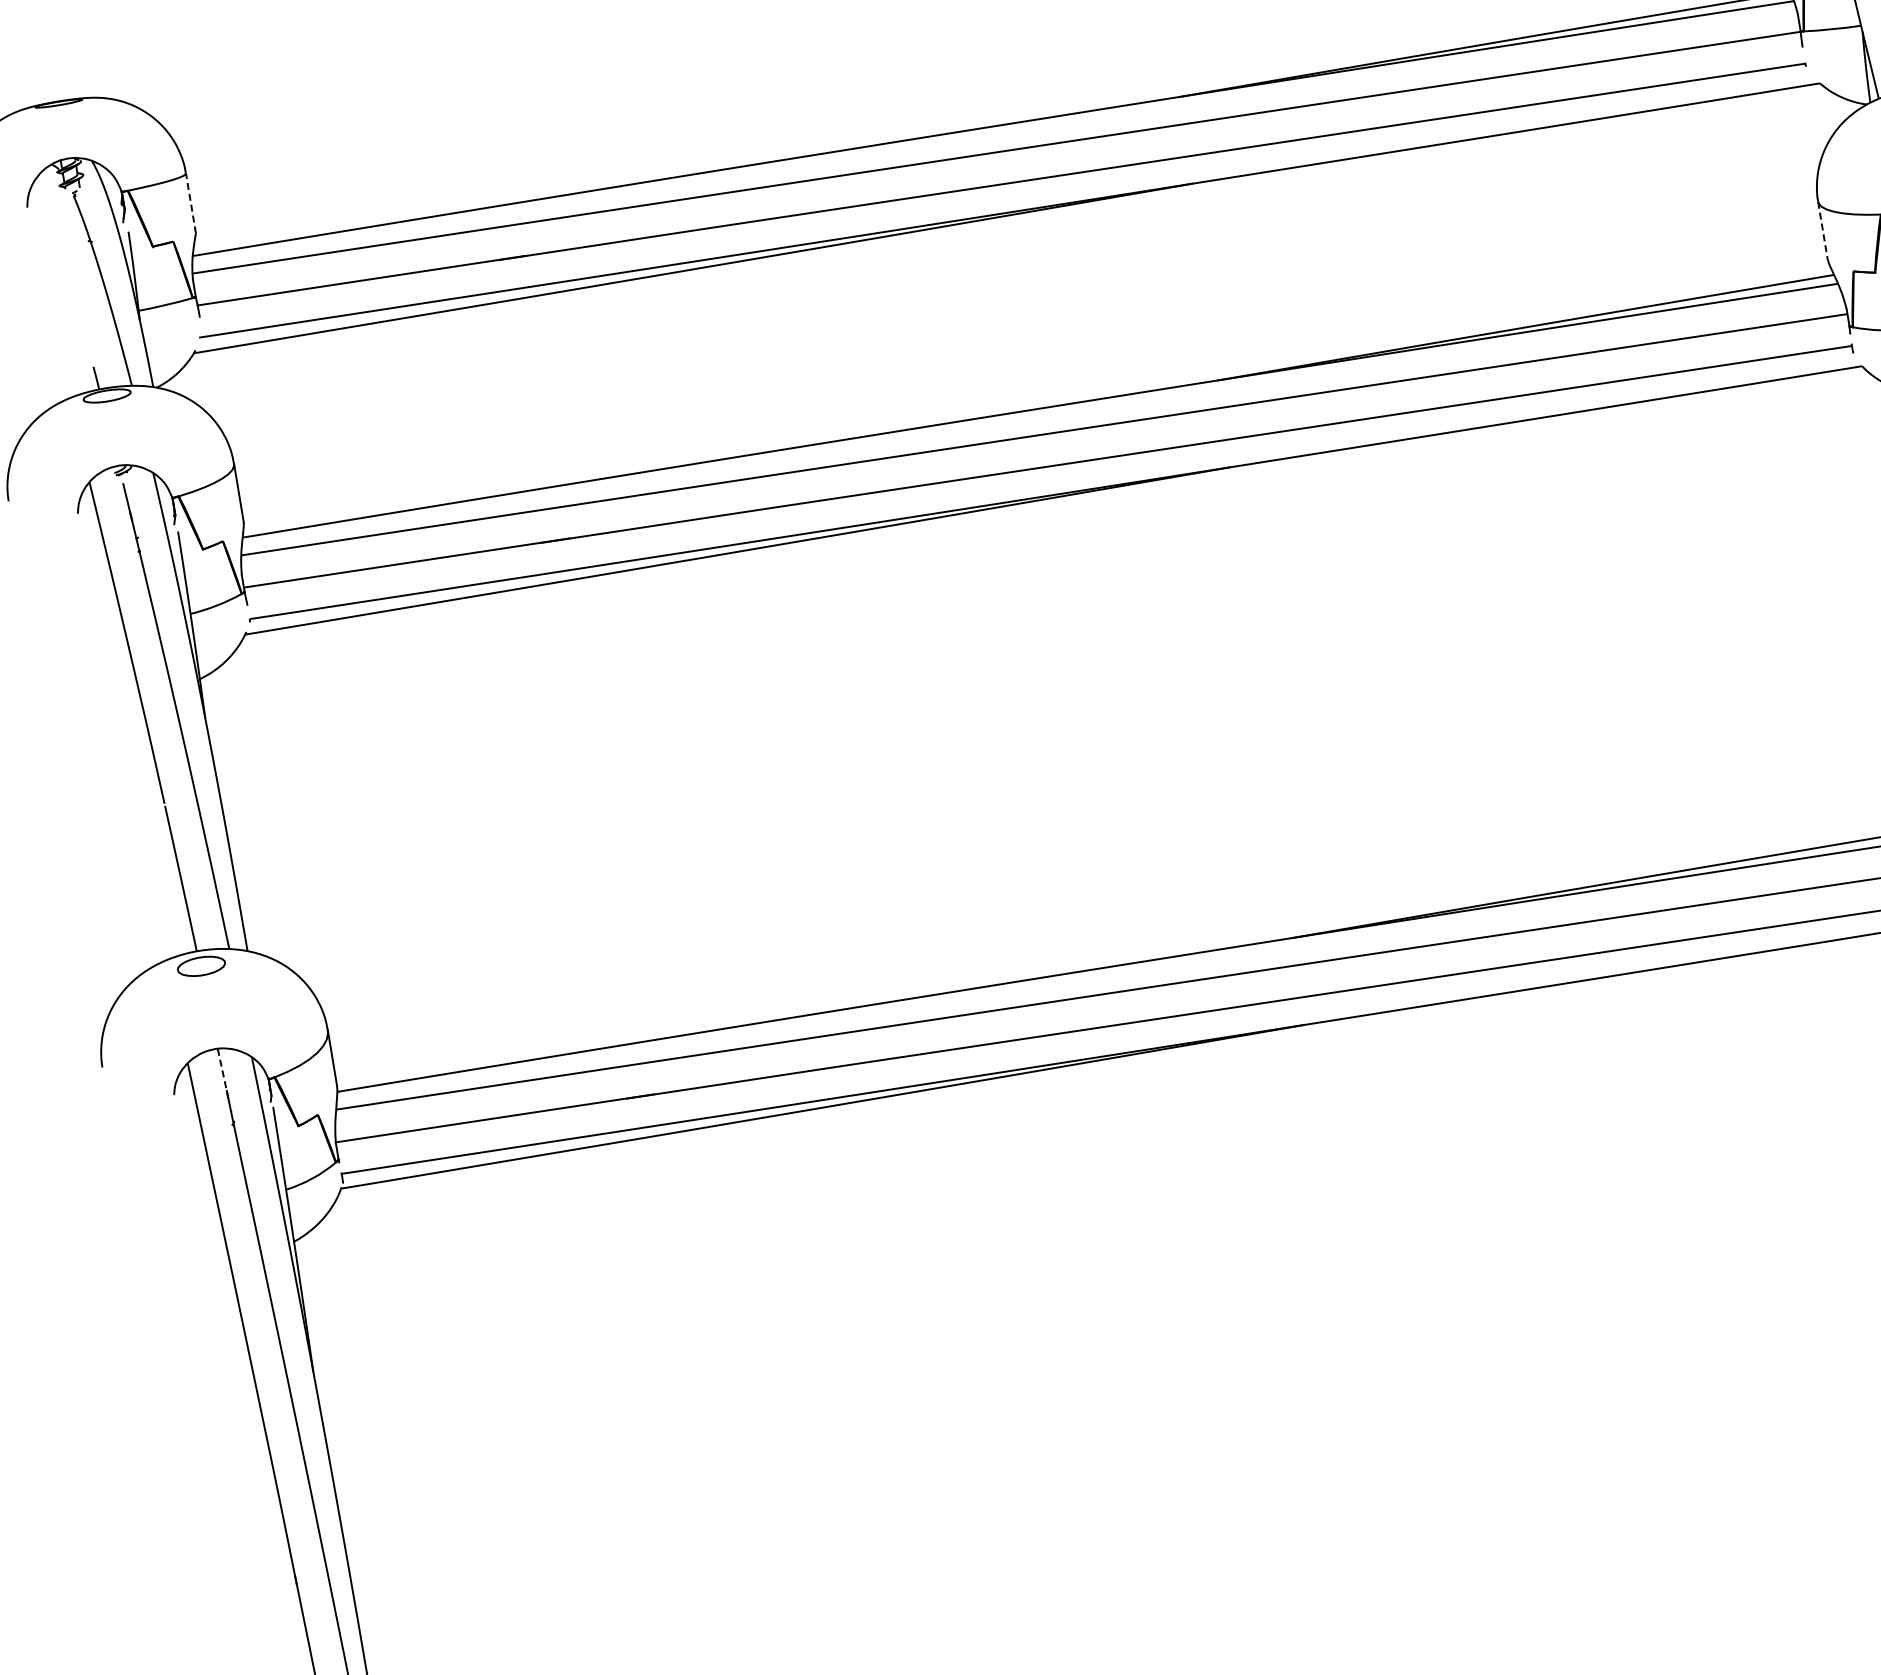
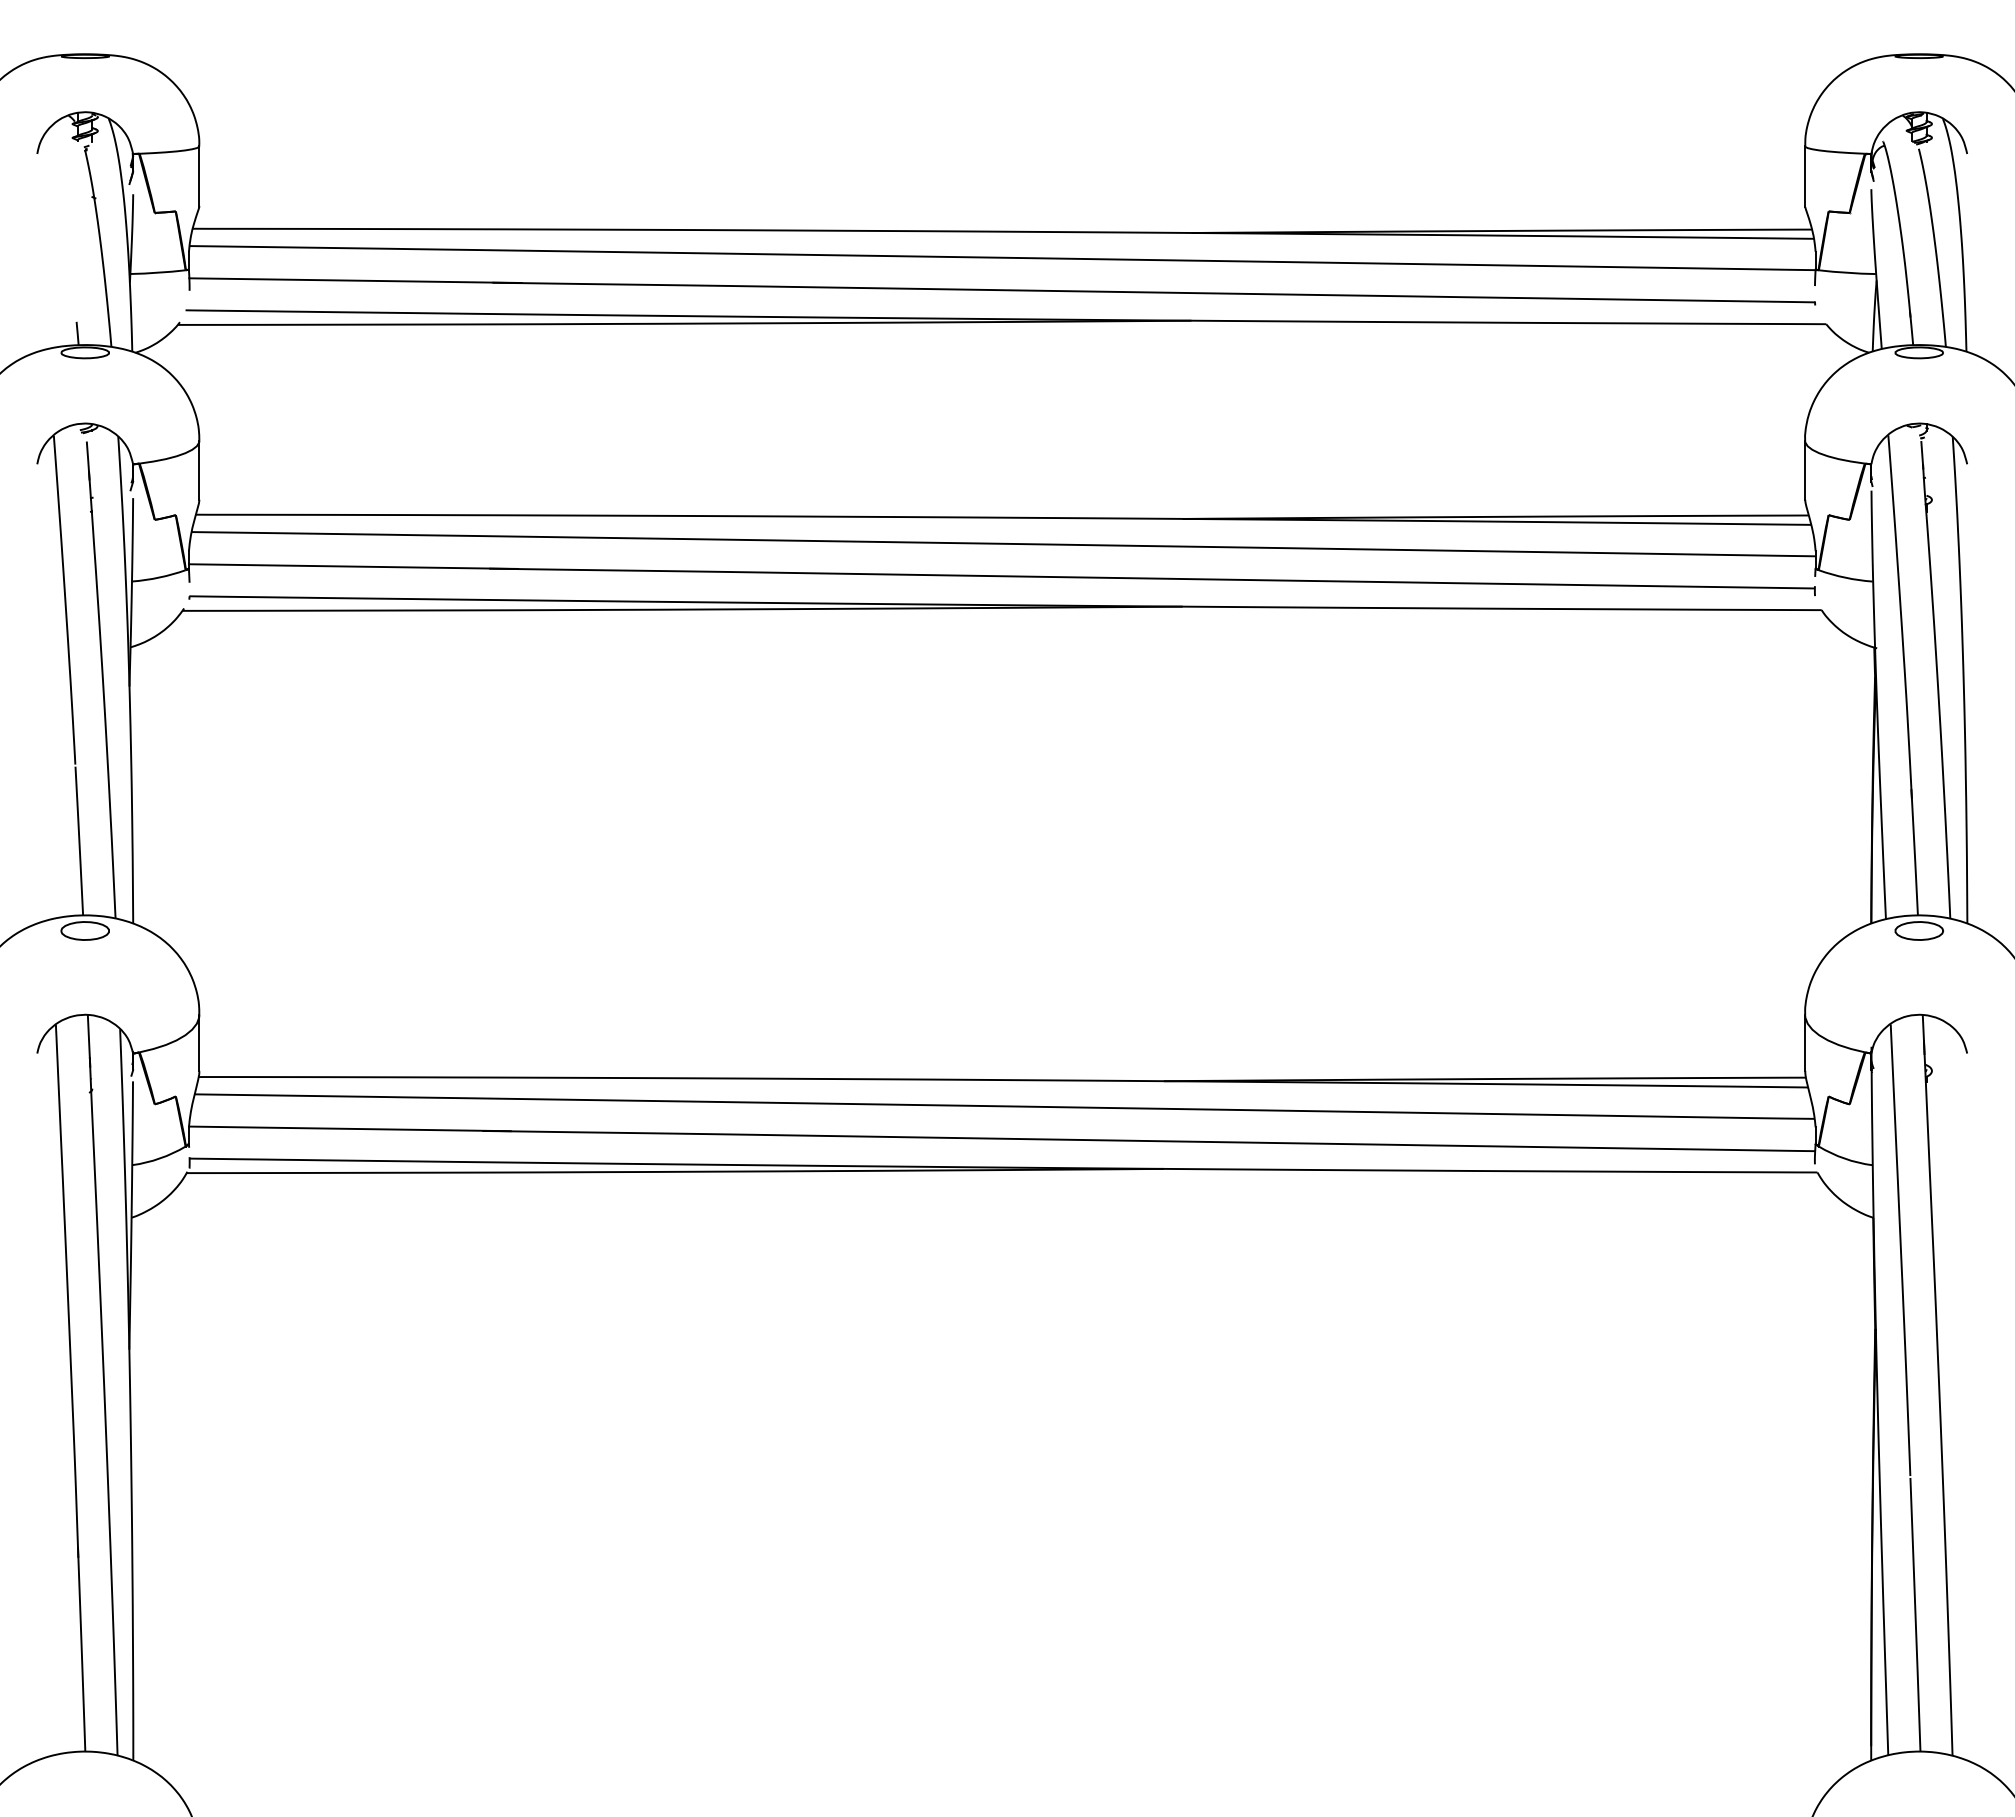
line: (190, 203) -> (199, 176), dashed -> solid
line: (1823, 231) -> (1805, 470), dashed -> solid
line: (223, 1073) -> (89, 1040), dashed -> solid

